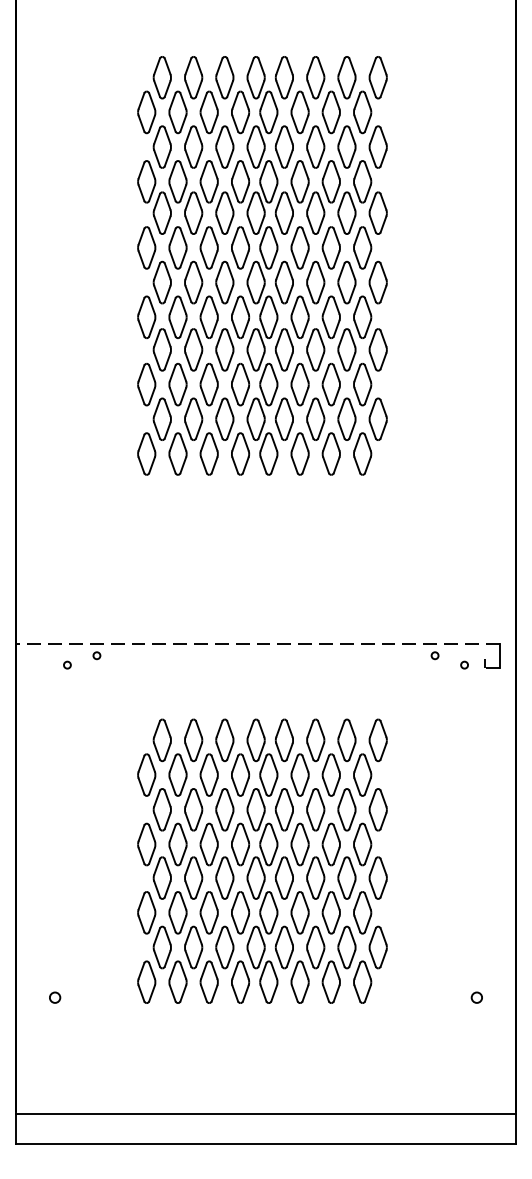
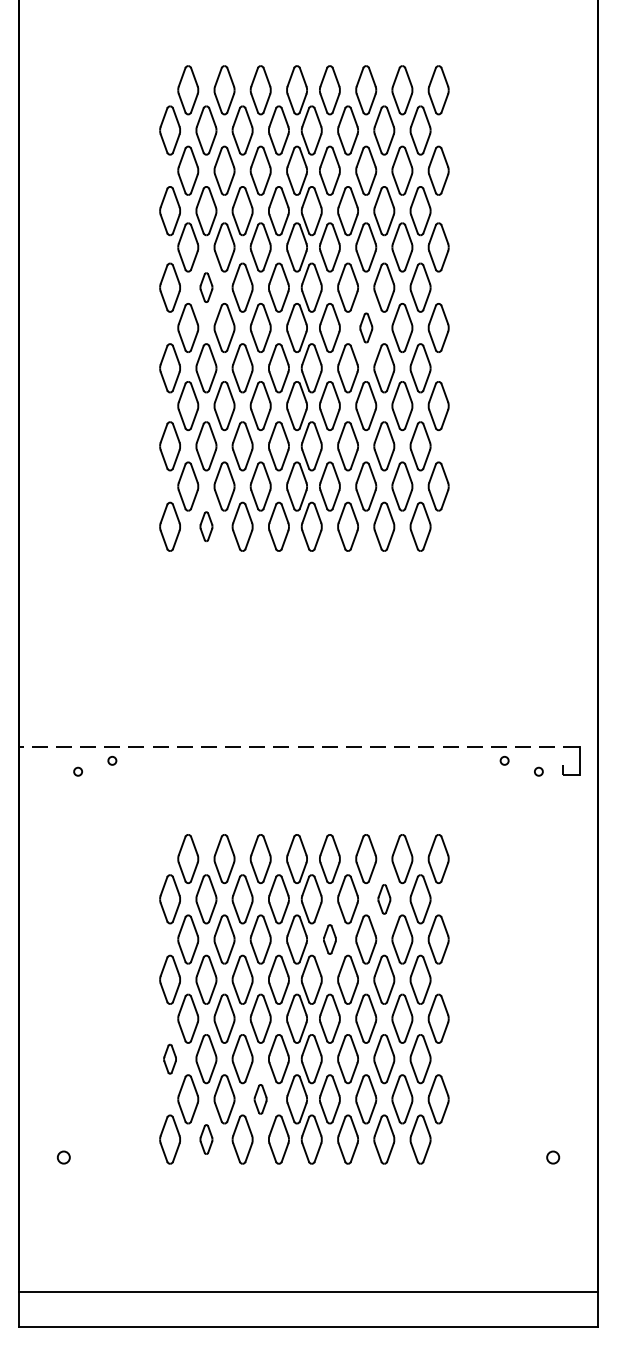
part: (178, 247) -> (206, 287), size x0.6
part: (315, 282) -> (366, 327), size x0.6
part: (178, 453) -> (206, 526), size x0.6
part: (331, 775) -> (384, 899), size x0.6
part: (284, 809) -> (329, 939), size x0.6
part: (146, 913) -> (169, 1059), size x0.6
part: (224, 947) -> (260, 1099), size x0.6
part: (178, 982) -> (206, 1139), size x0.6

